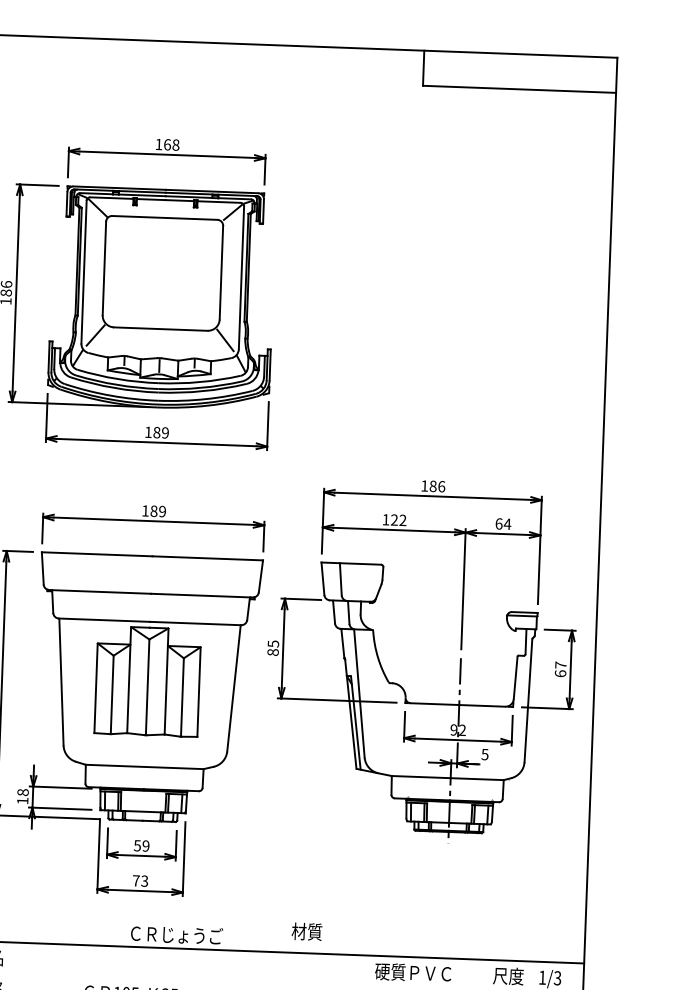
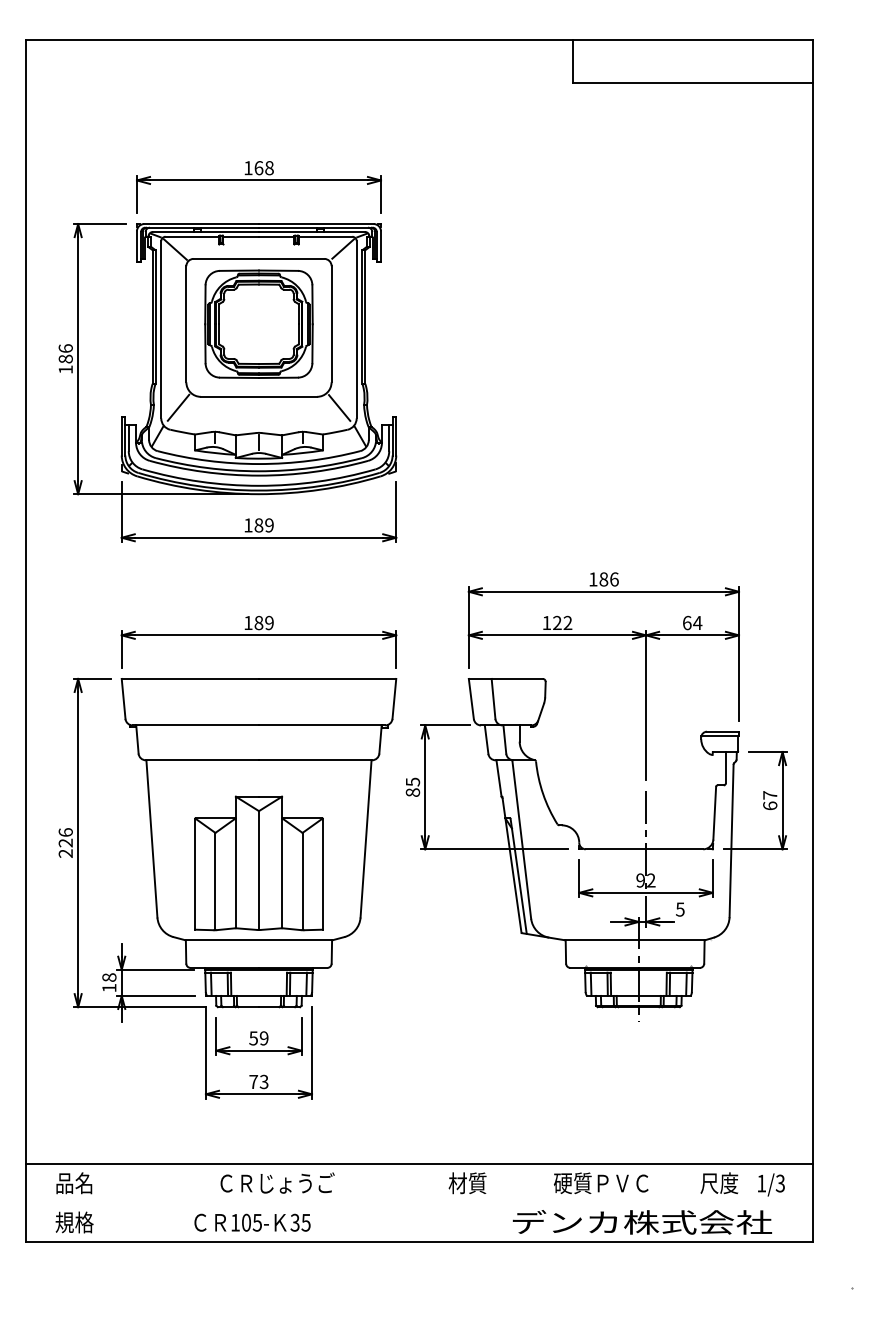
part: (162, 269) -> (258, 323), added
part: (147, 681) -> (258, 863), moved
text: (306, 931) -> (467, 1183), moved
text: (176, 934) -> (277, 1182), moved

